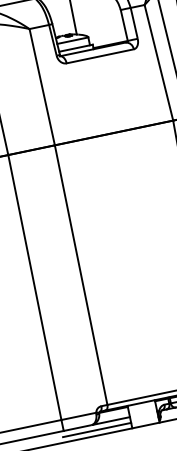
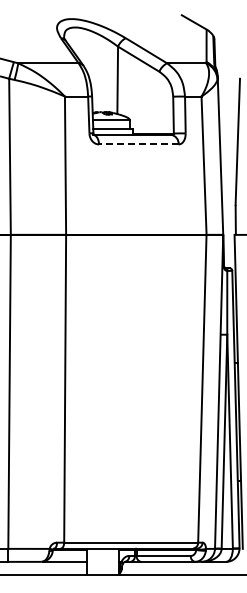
line: (99, 56) -> (138, 144), solid -> dashed
line: (97, 429) -> (46, 568), removed

